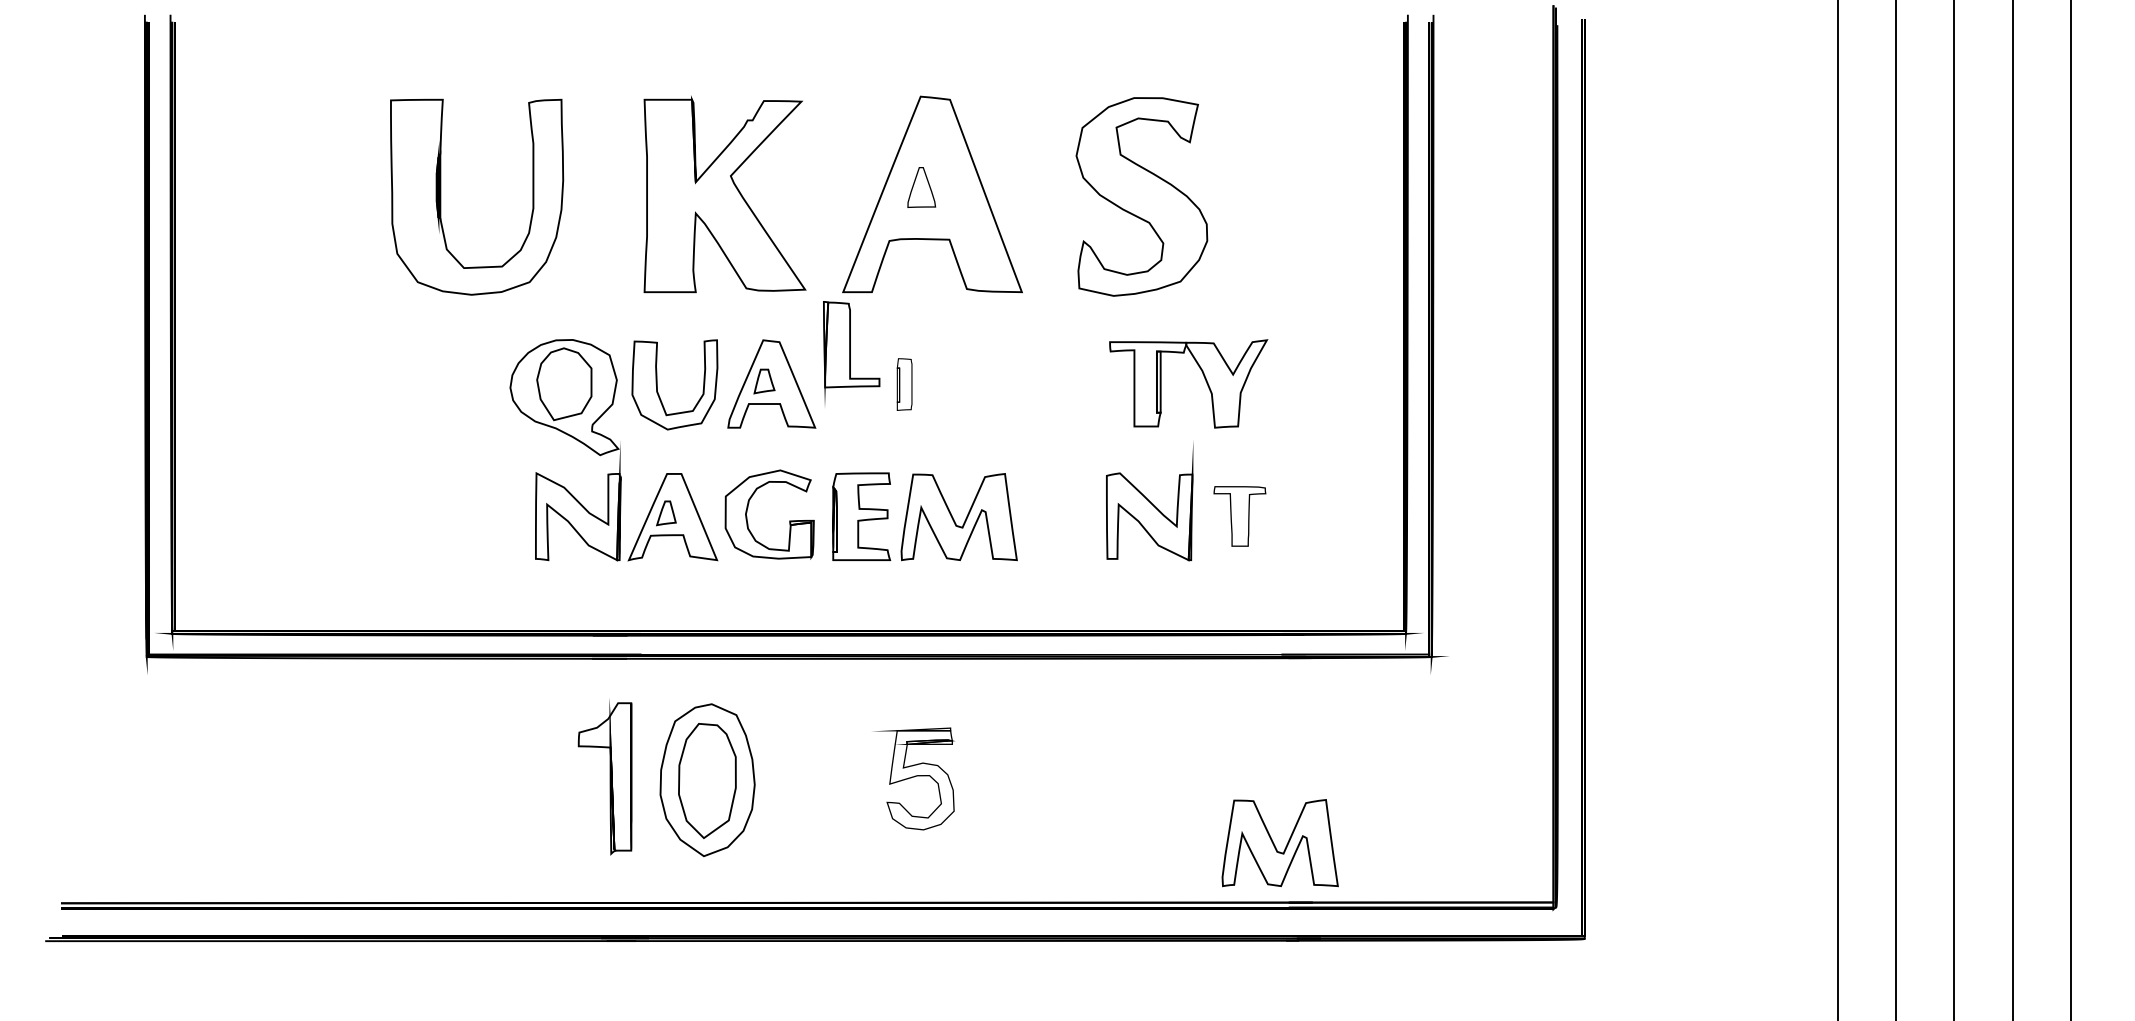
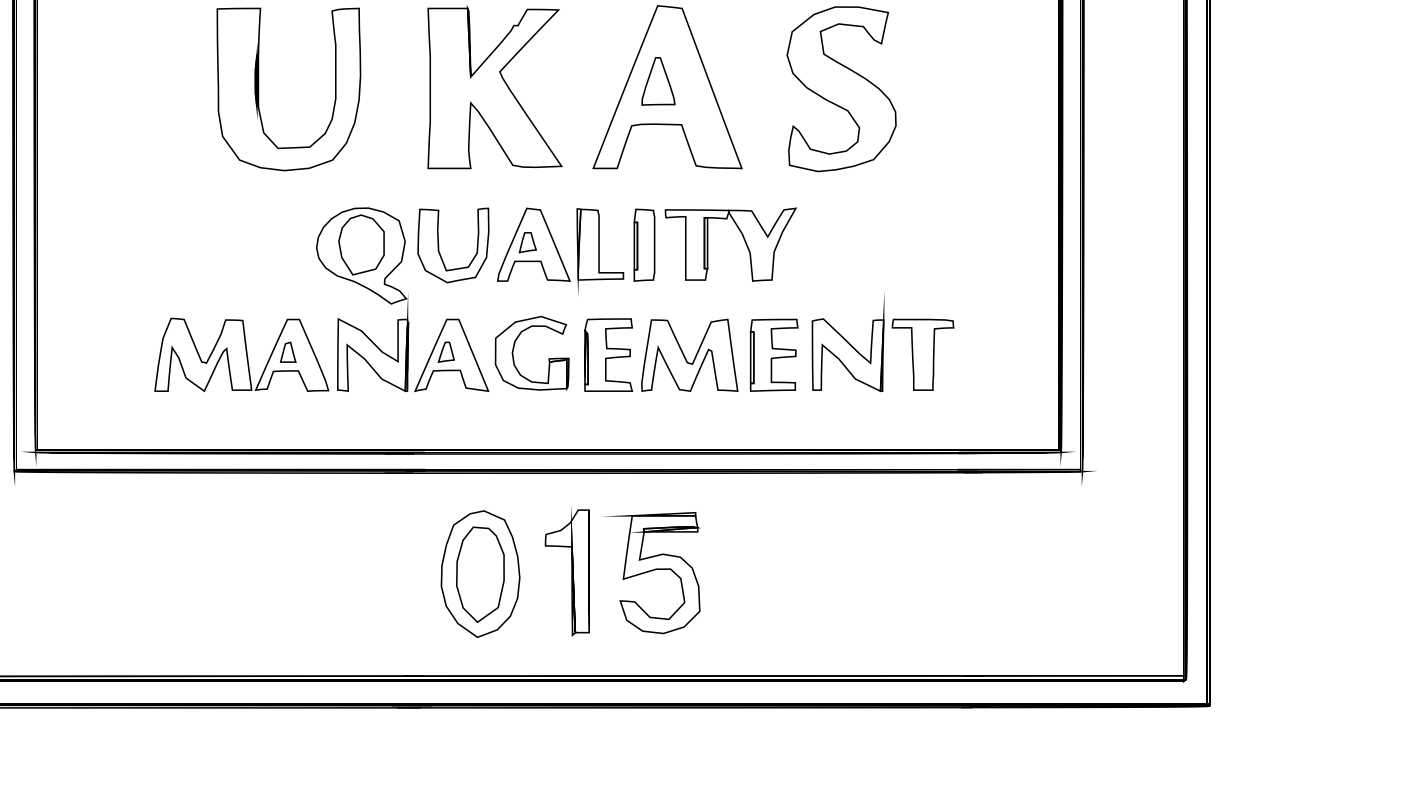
part: (921, 187) -> (658, 81), size x1.43
part: (851, 352) -> (600, 250), moved
part: (1203, 376) -> (743, 238), moved
part: (904, 384) -> (644, 245), size x1.67
part: (420, 516) -> (241, 354), added
part: (1060, 516) -> (773, 354), added
part: (1239, 516) -> (922, 354), size x1.43
part: (604, 777) -> (566, 571), moved
part: (913, 778) -> (651, 572), size x1.43
part: (1279, 843) -> (955, 626), removed

